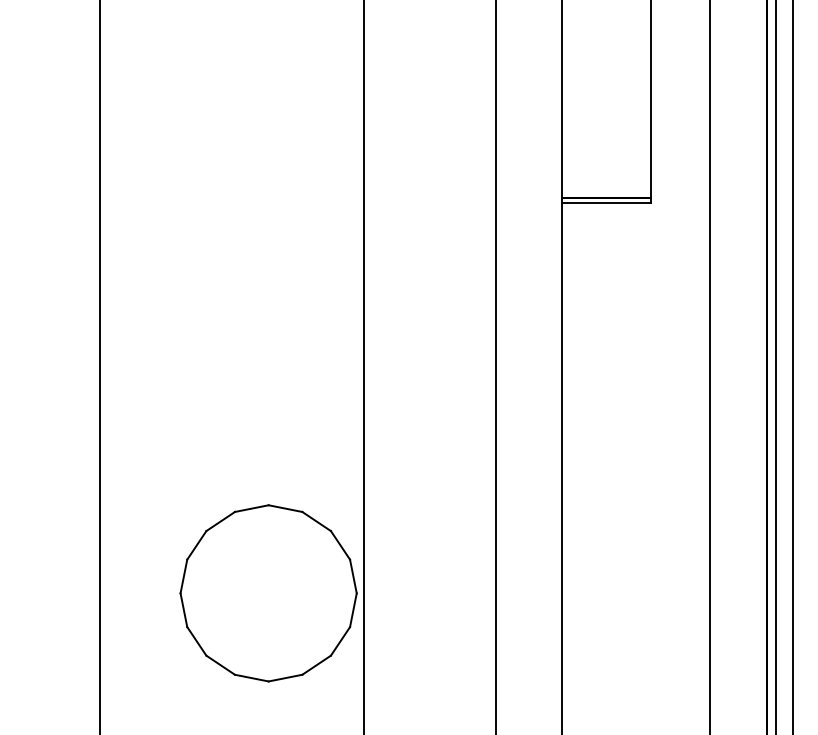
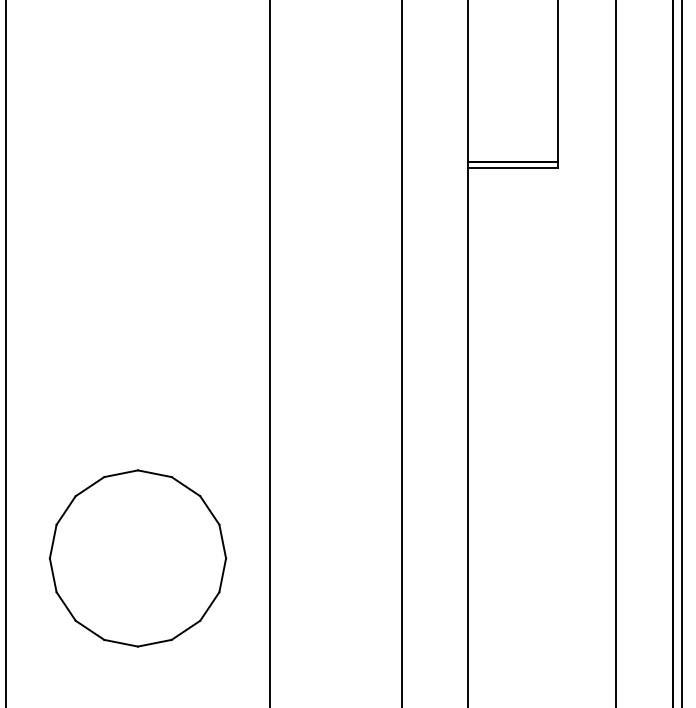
part: (268, 593) -> (137, 558), moved

